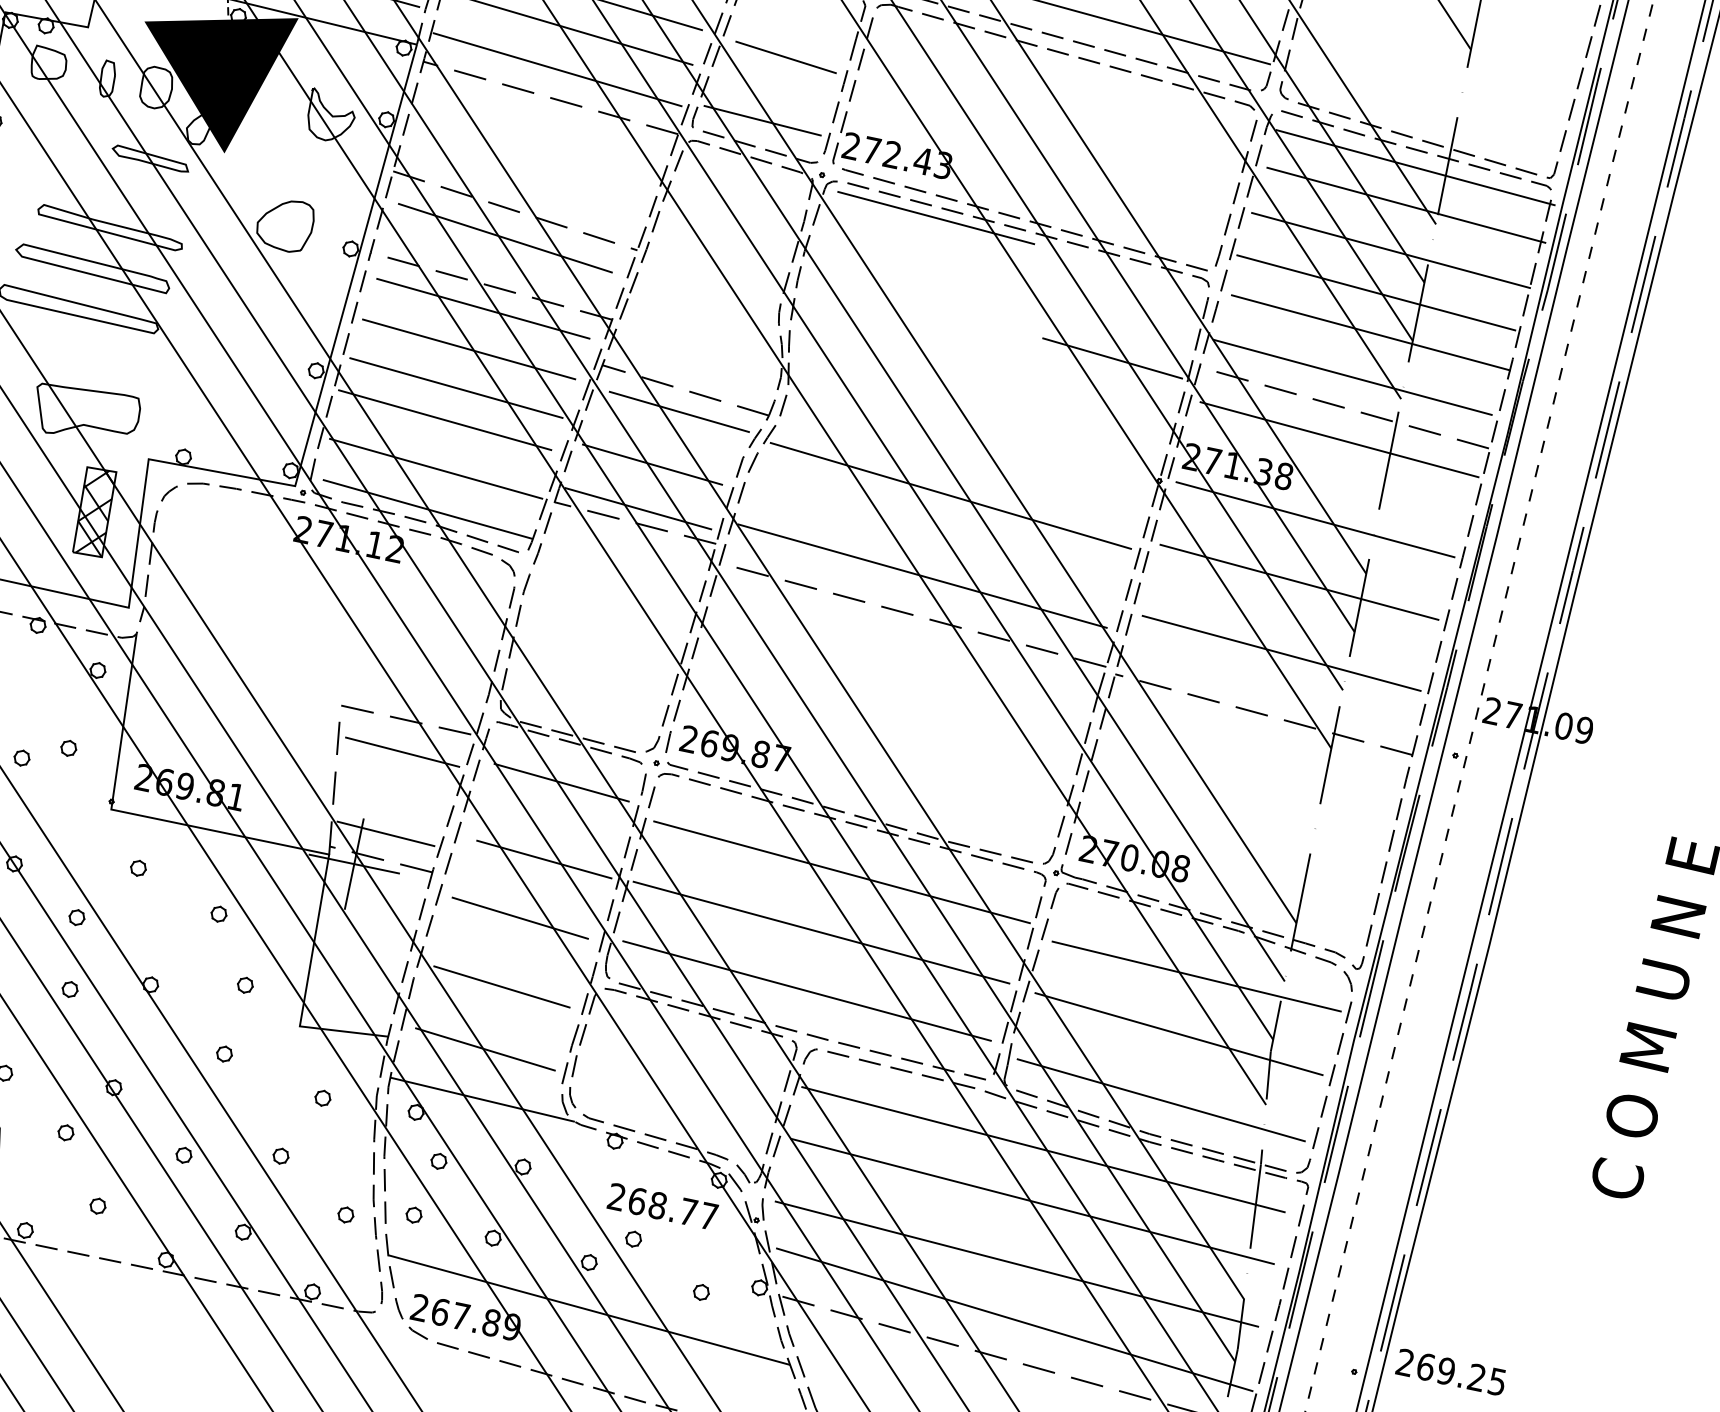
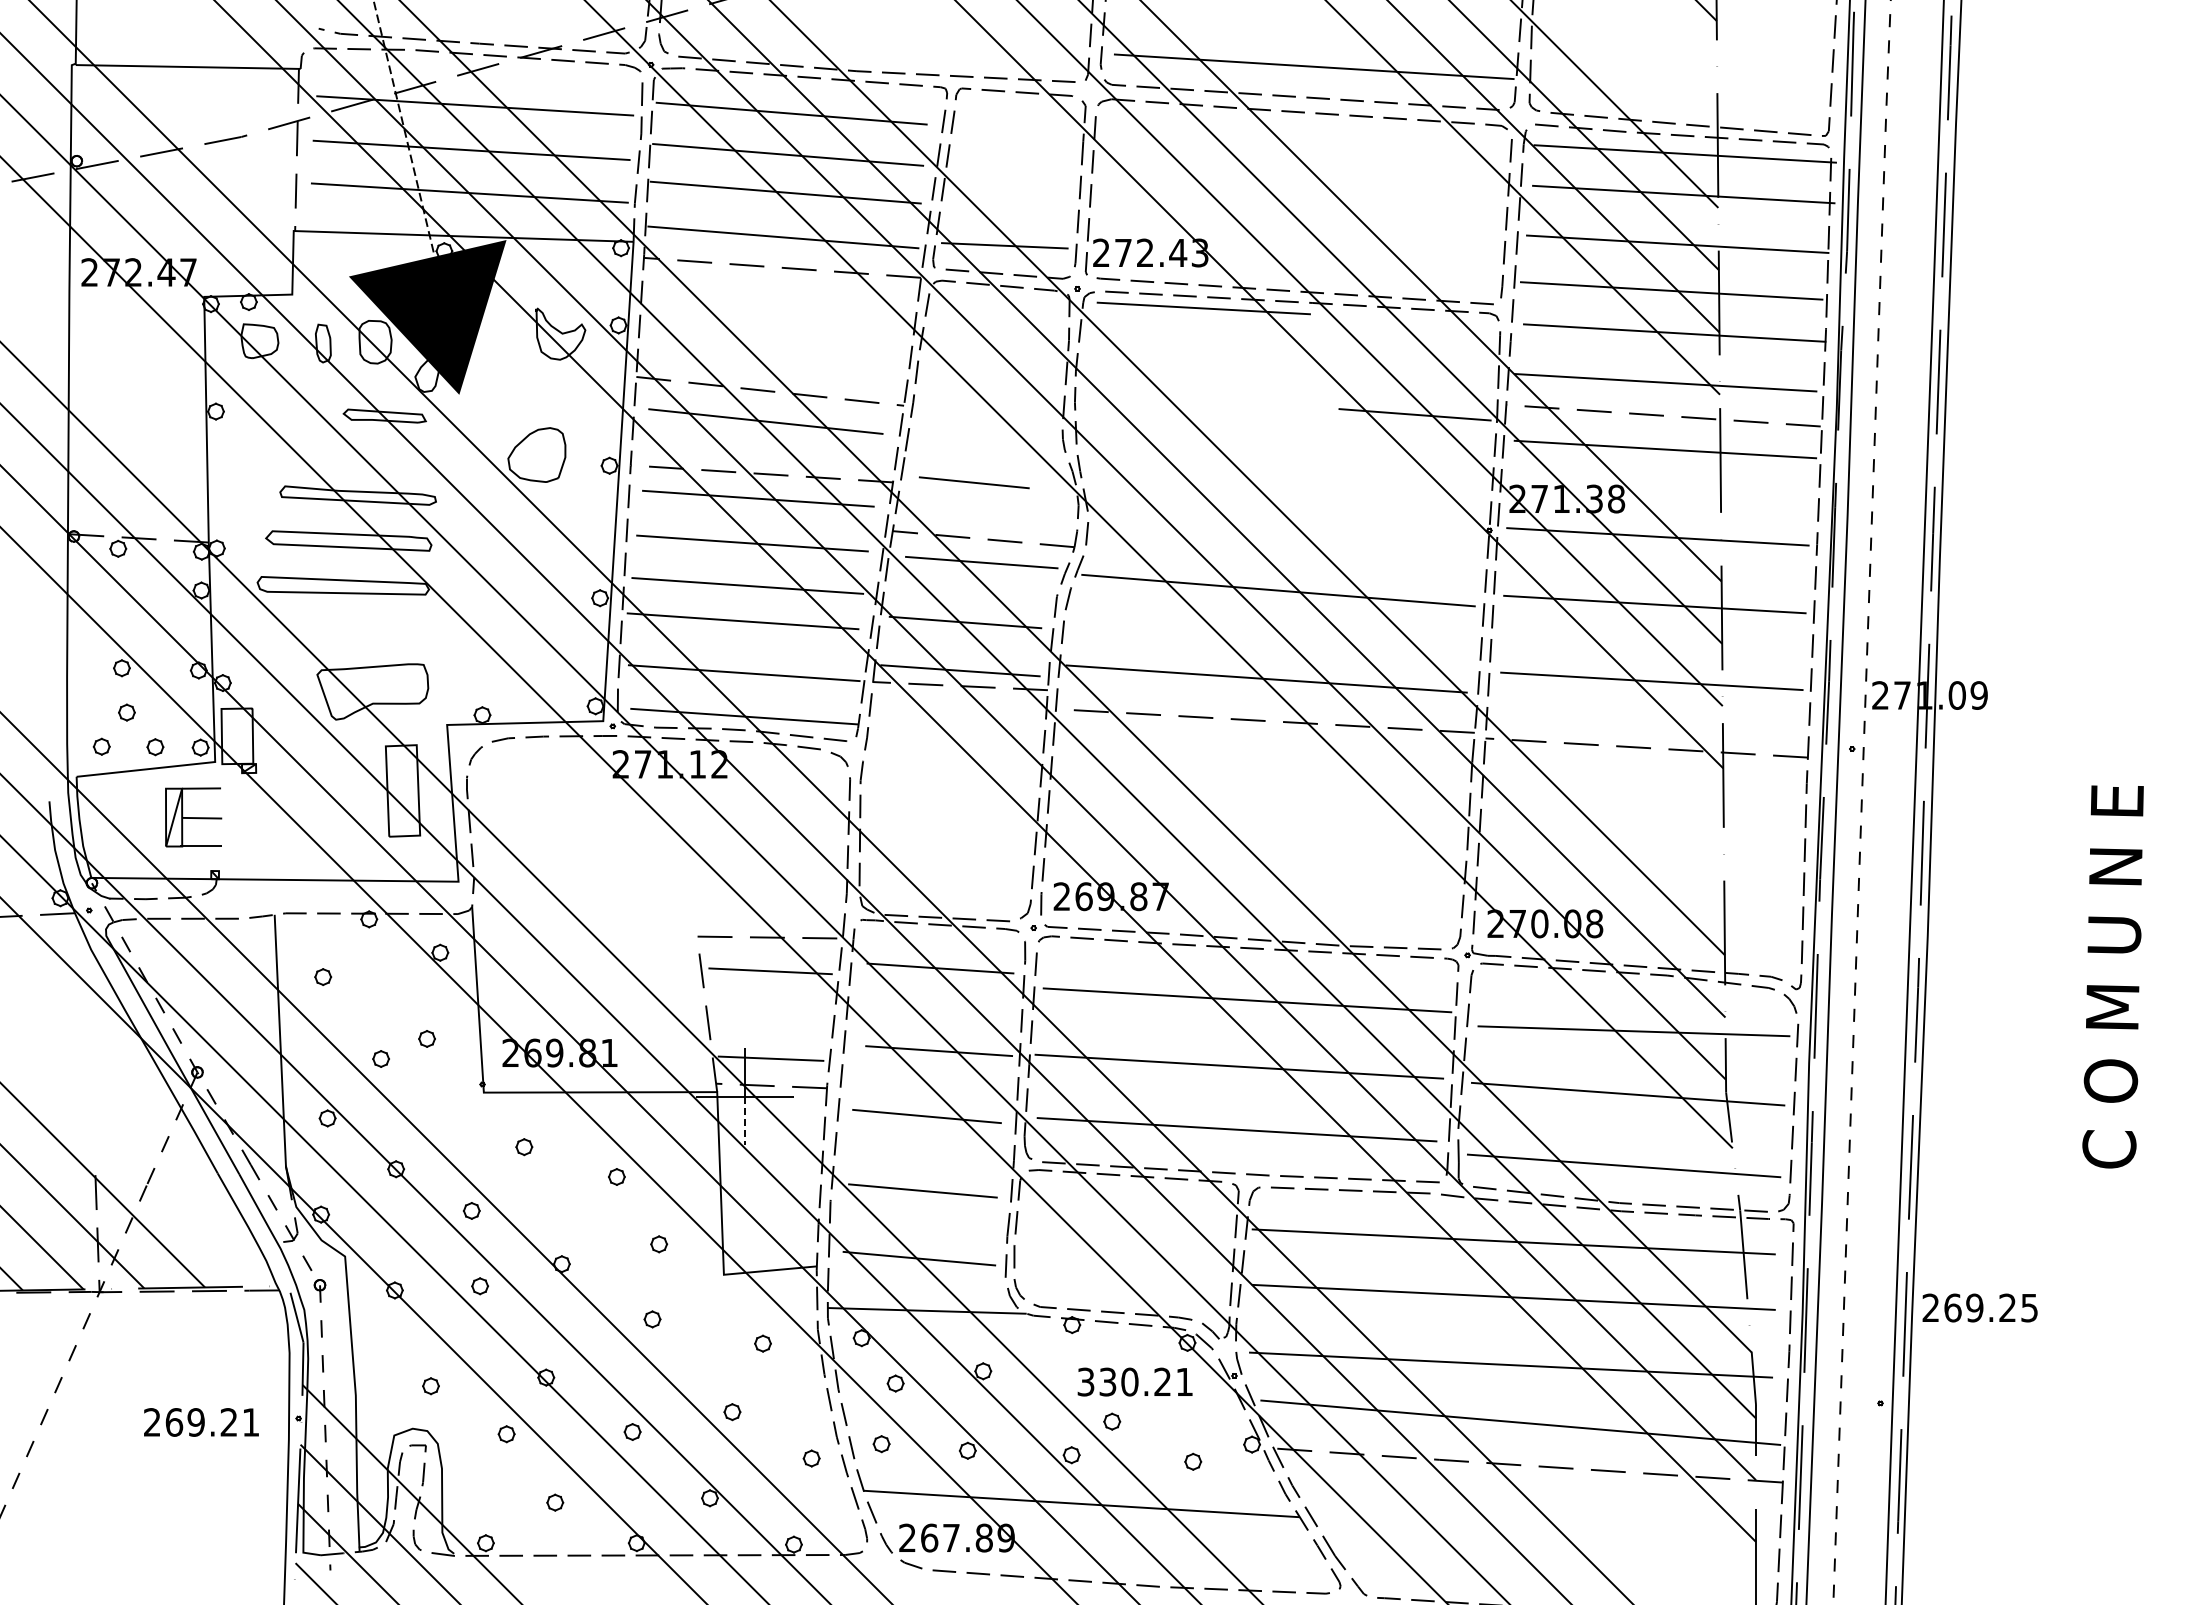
line: (785, 57) -> (973, 482), moved
hatch: (94, 511) -> (402, 790), removed
line: (349, 887) -> (745, 1121), solid -> dashed
text: (662, 1206) -> (1134, 1381), 268.77 -> 330.21
text: (1450, 1371) -> (1979, 1307), moved

